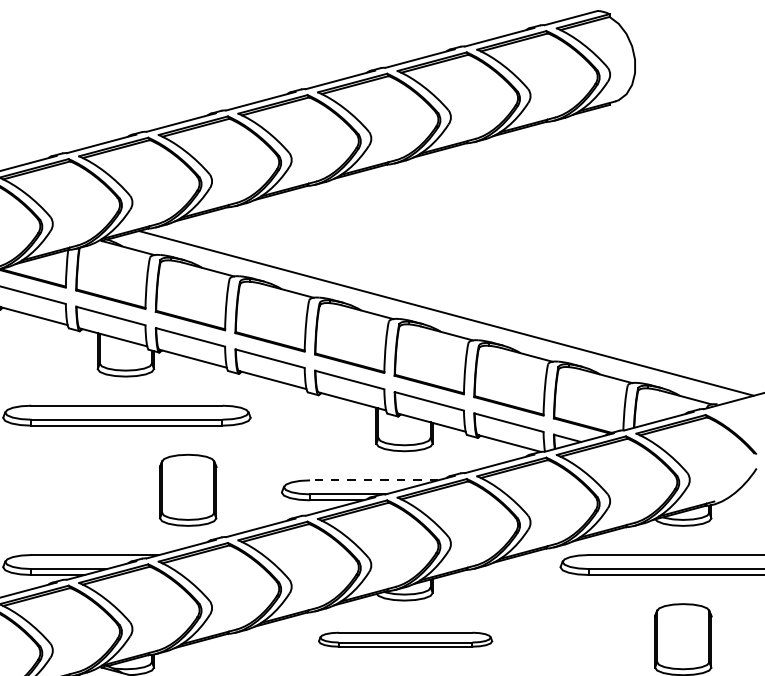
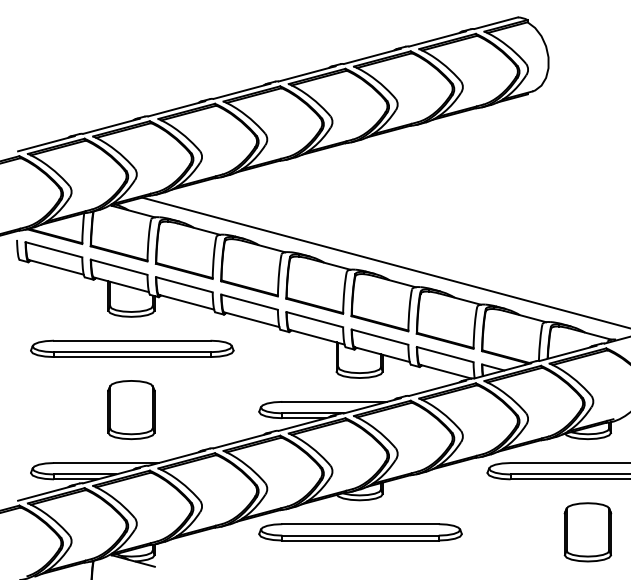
line: (373, 479) -> (334, 401), dashed -> solid
part: (188, 490) -> (131, 410), moved
part: (405, 639) -> (360, 532), size x1.43

